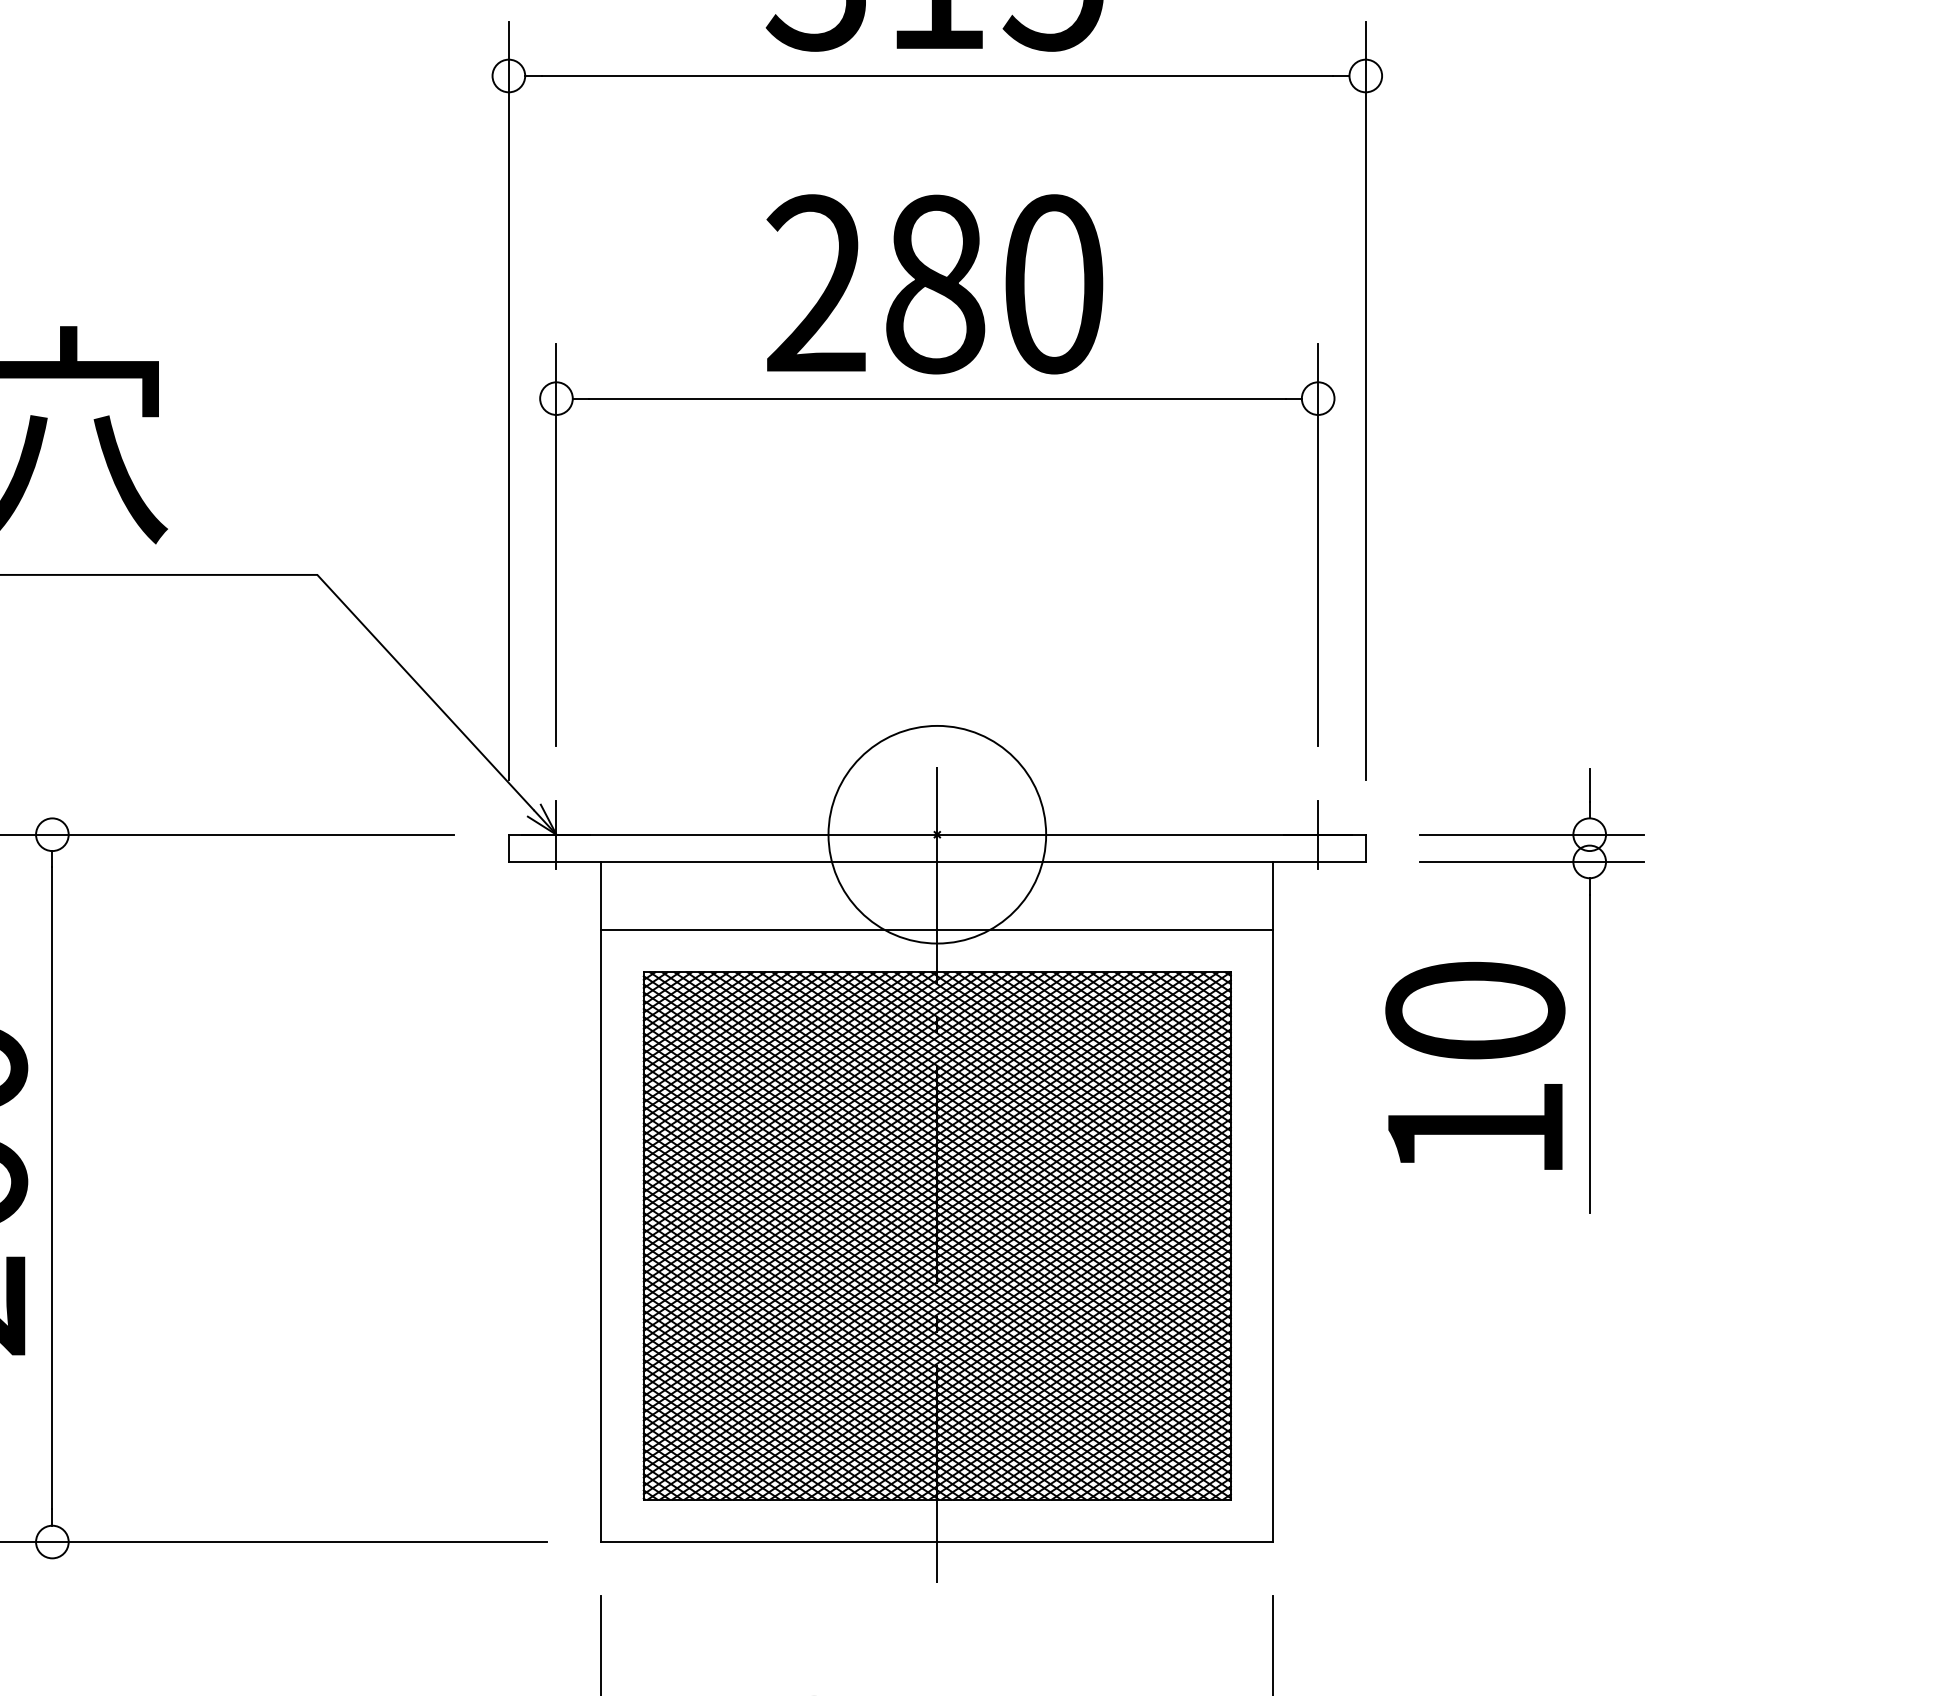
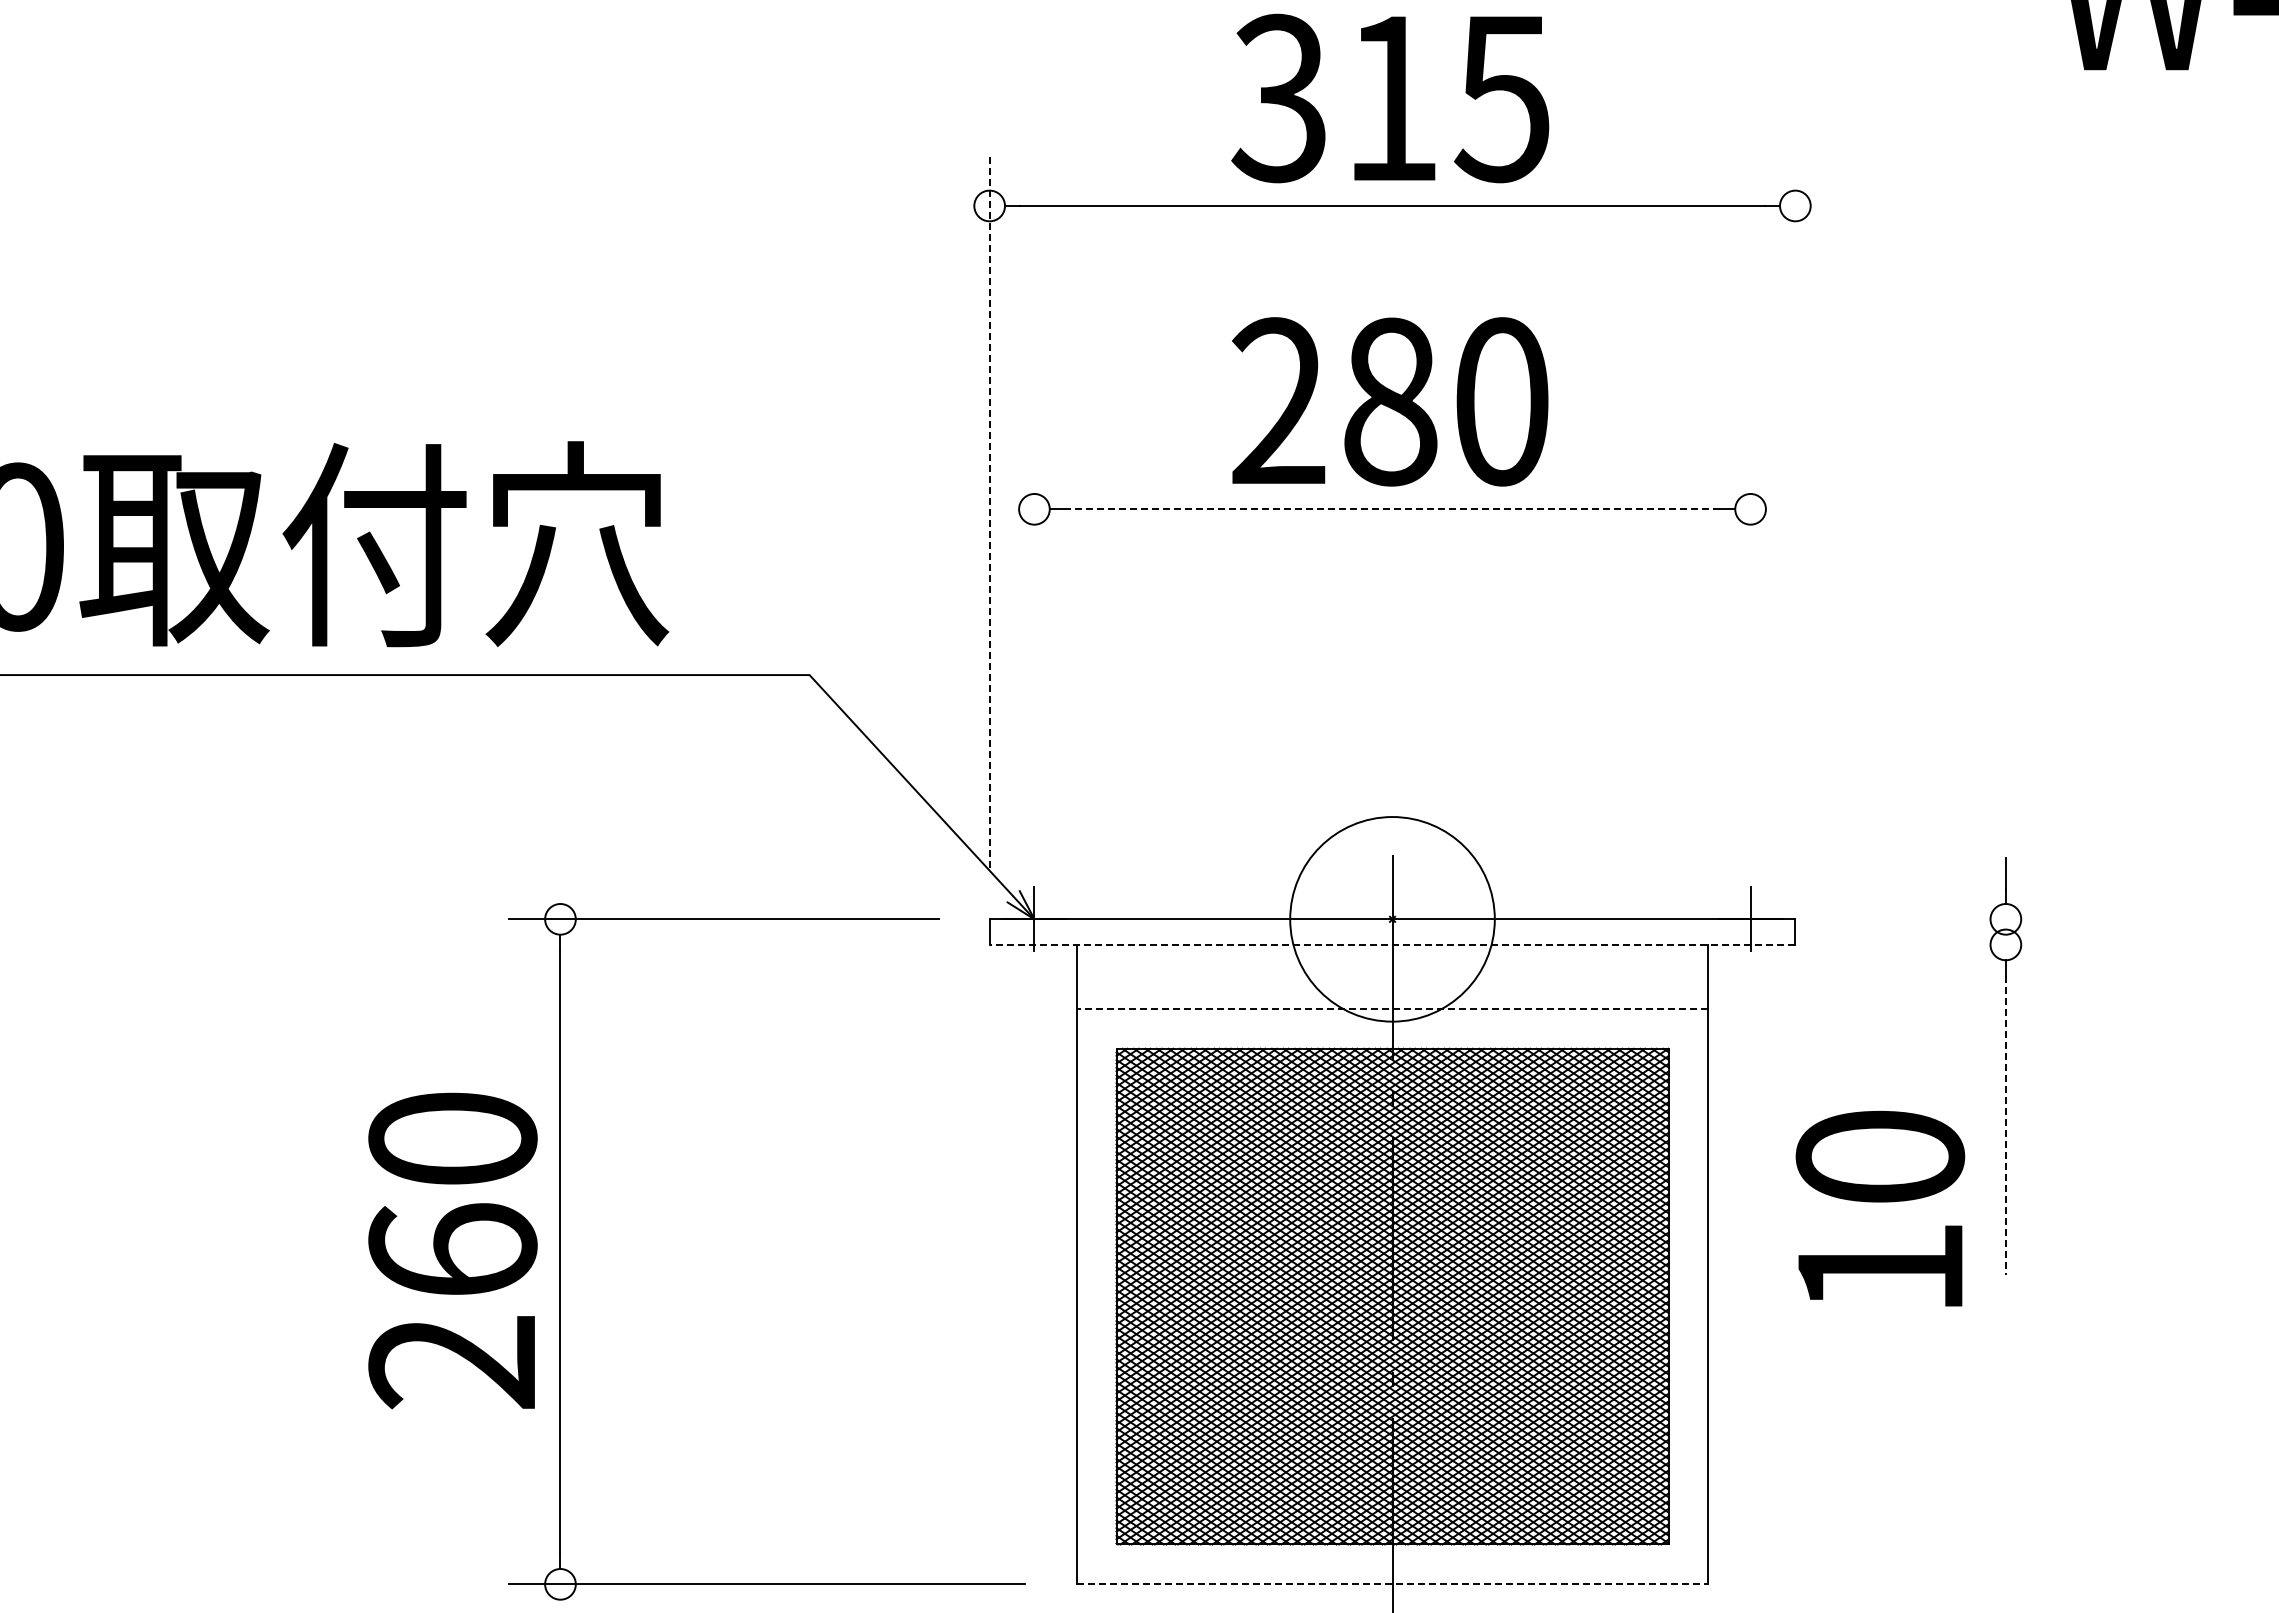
line: (937, 398) -> (1392, 509), solid -> dashed
line: (508, 400) -> (989, 511), solid -> dashed
line: (1365, 400) -> (1795, 511), removed
line: (556, 545) -> (1034, 647), removed
line: (1318, 545) -> (1750, 647), removed
line: (1531, 834) -> (1951, 919), removed
line: (937, 861) -> (1392, 944), solid -> dashed
line: (1531, 861) -> (1951, 944), removed
line: (937, 929) -> (1392, 1008), solid -> dashed
line: (1589, 1053) -> (2005, 1125), solid -> dashed
text: (1475, 1065) -> (1880, 1208), moved
line: (937, 1542) -> (1392, 1584), solid -> dashed

